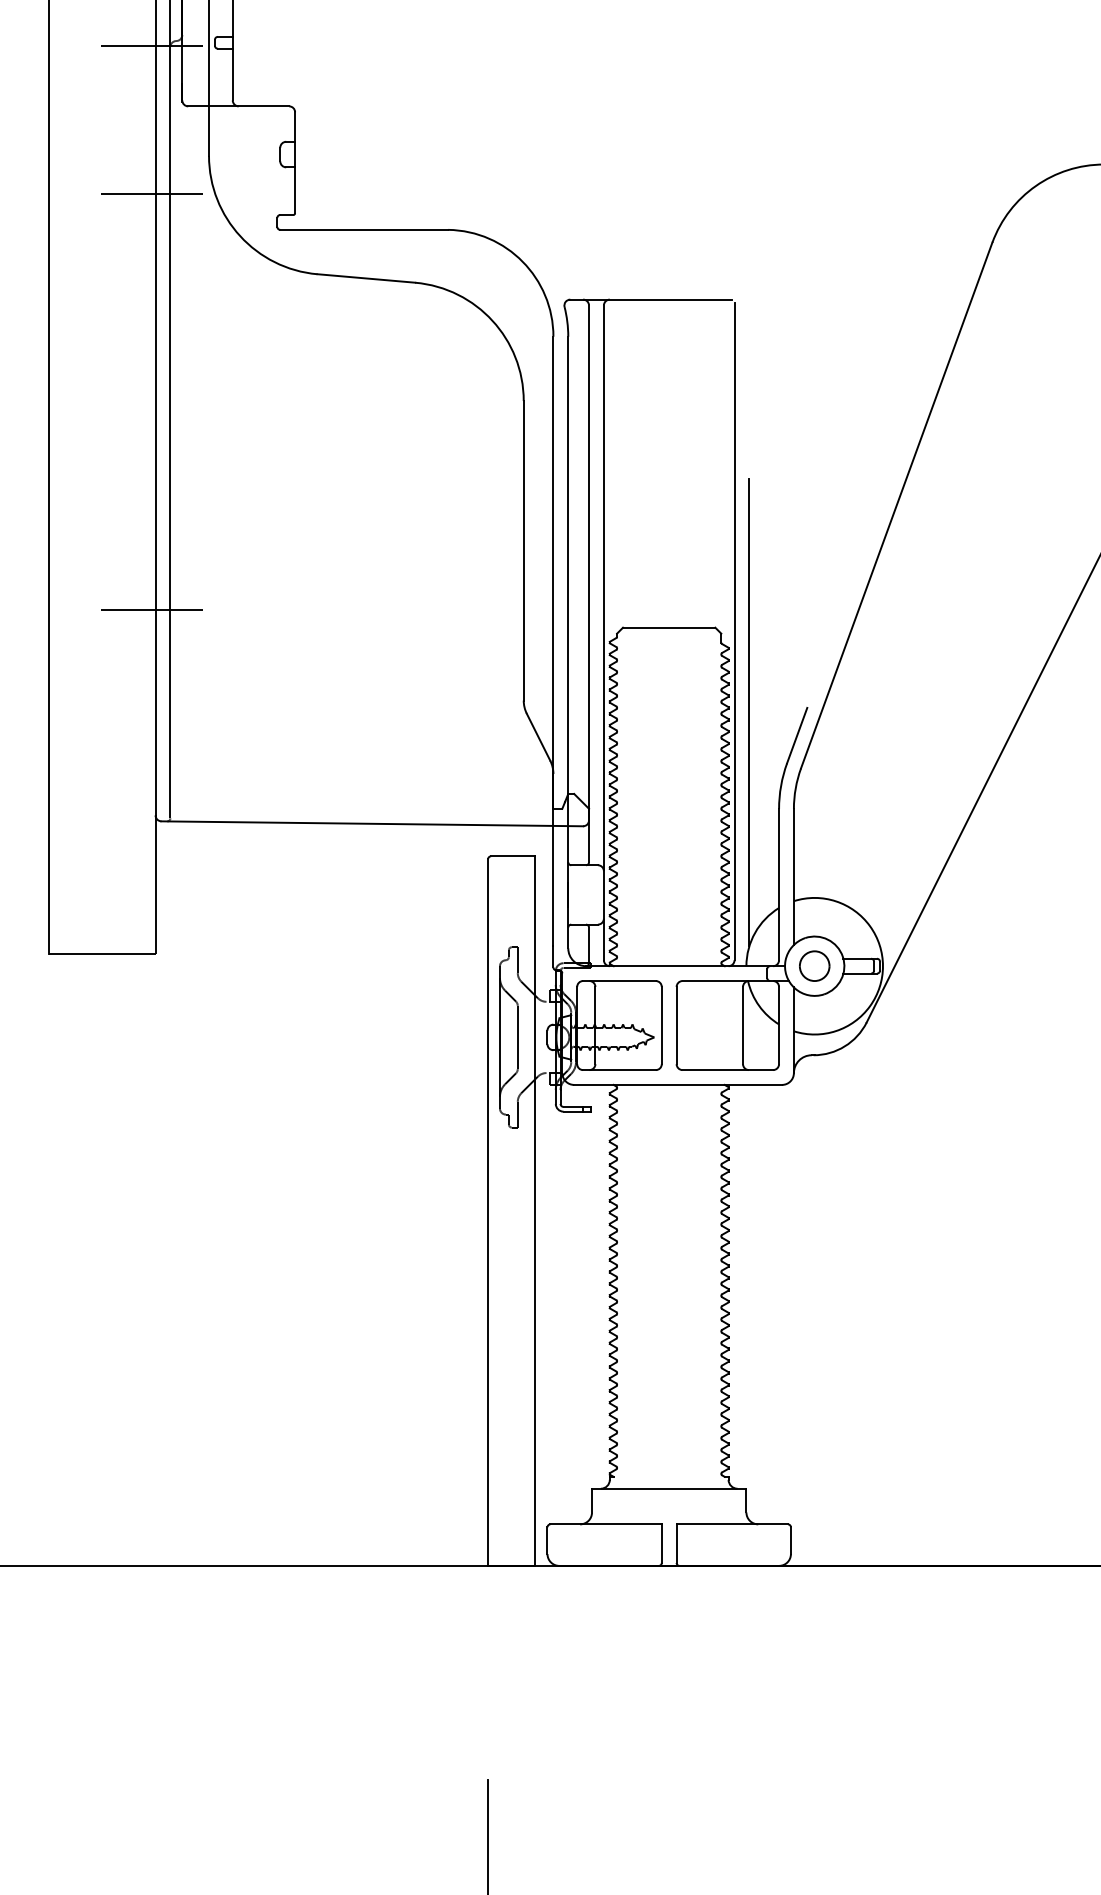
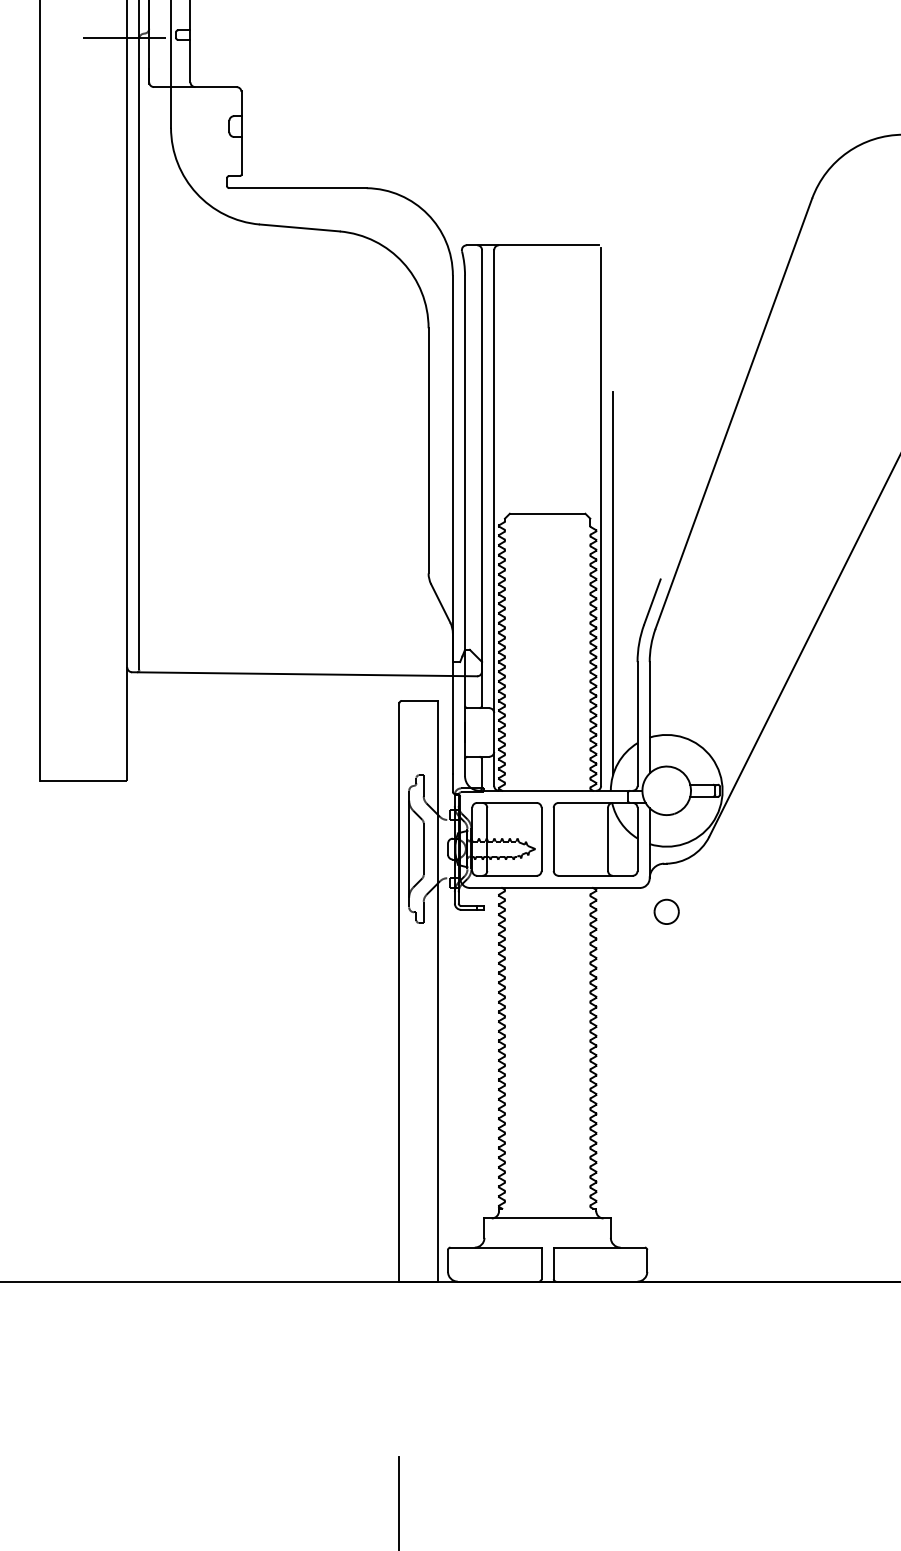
line: (151, 194) -> (123, 159), removed
line: (151, 609) -> (123, 498), removed
part: (814, 965) -> (666, 911), moved

